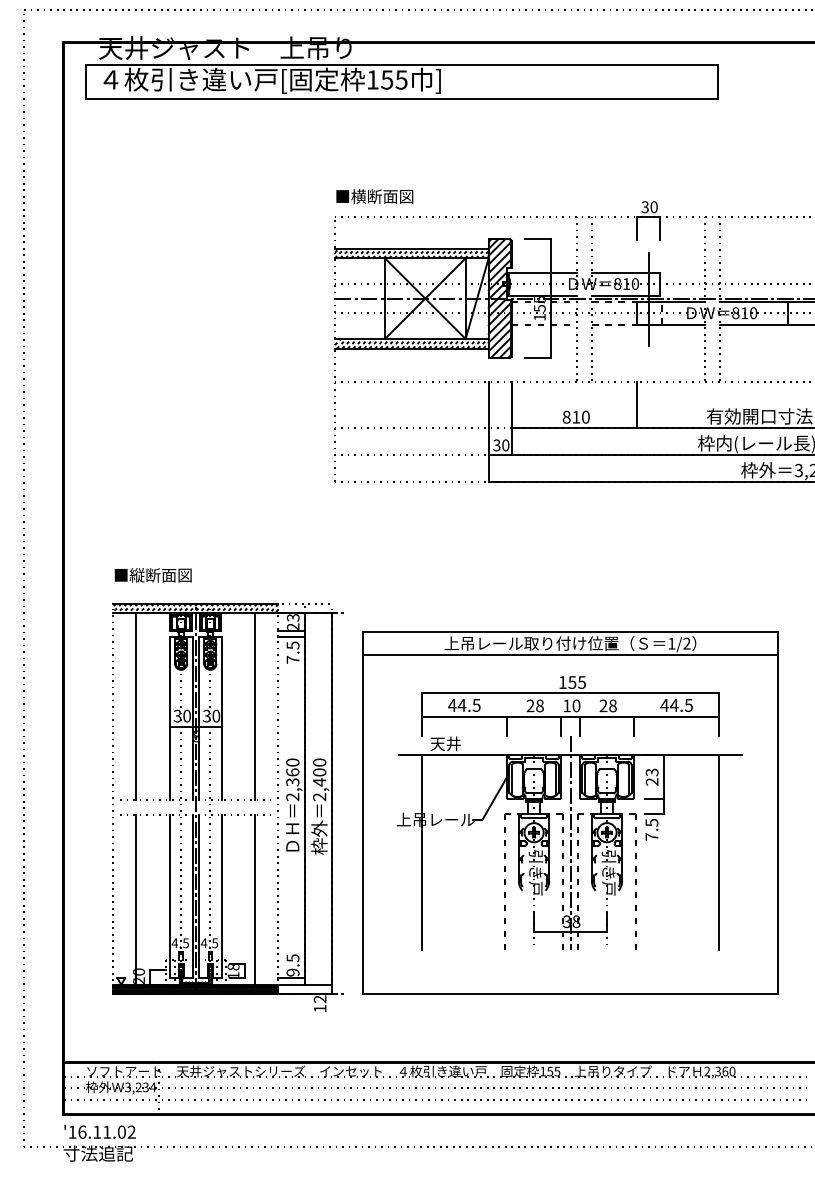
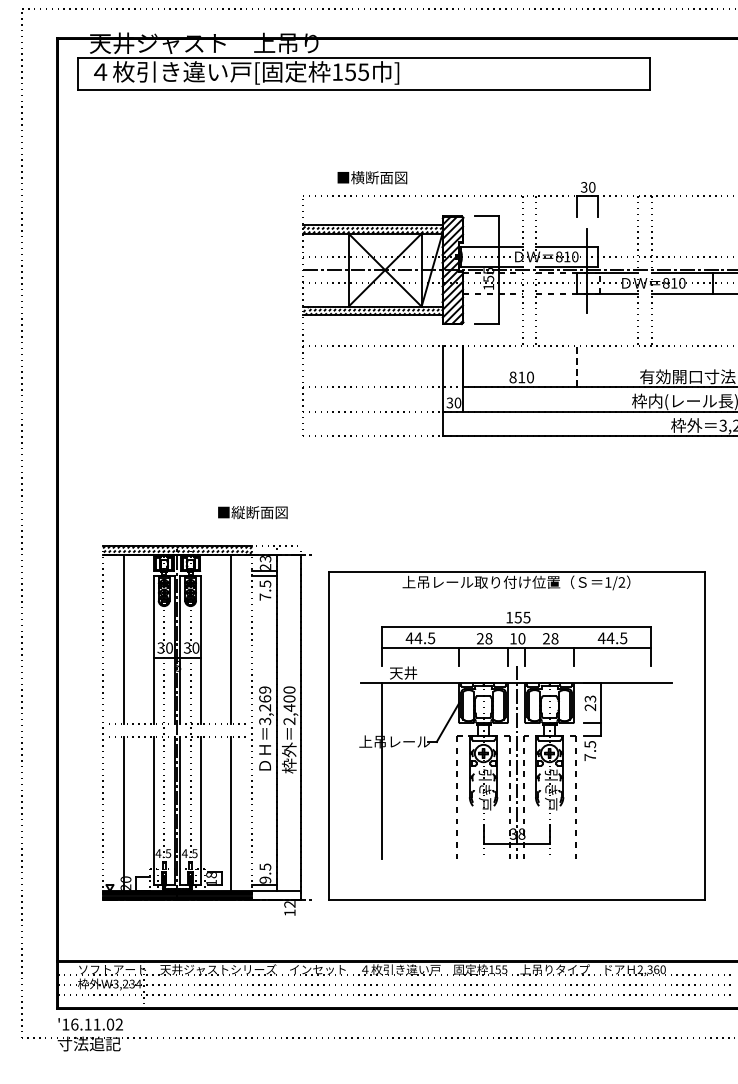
text: (374, 196) -> (372, 177), moved
line: (636, 405) -> (576, 366), solid -> dashed
text: (152, 575) -> (252, 512), moved
line: (570, 654) -> (516, 592), removed
text: (293, 779) -> (265, 705), 2,360 -> 3,269
line: (719, 852) -> (651, 771), removed

